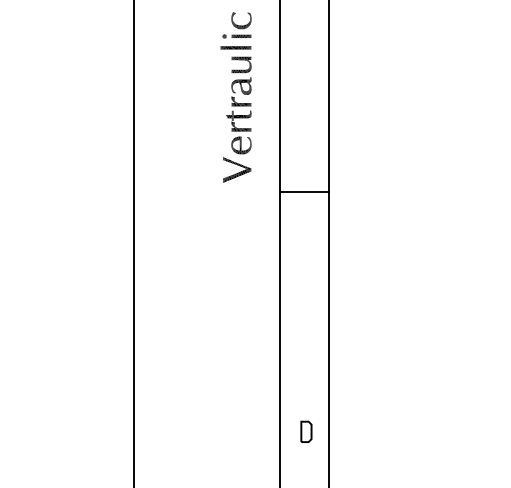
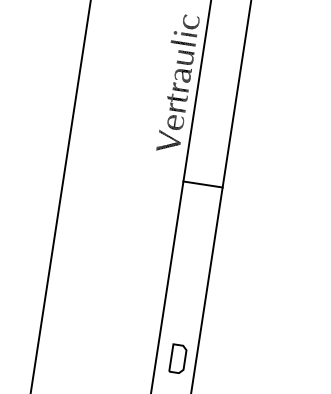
part: (235, 97) -> (176, 83), moved
line: (303, 192) -> (202, 184), moved
part: (306, 431) -> (178, 358), size x1.67

